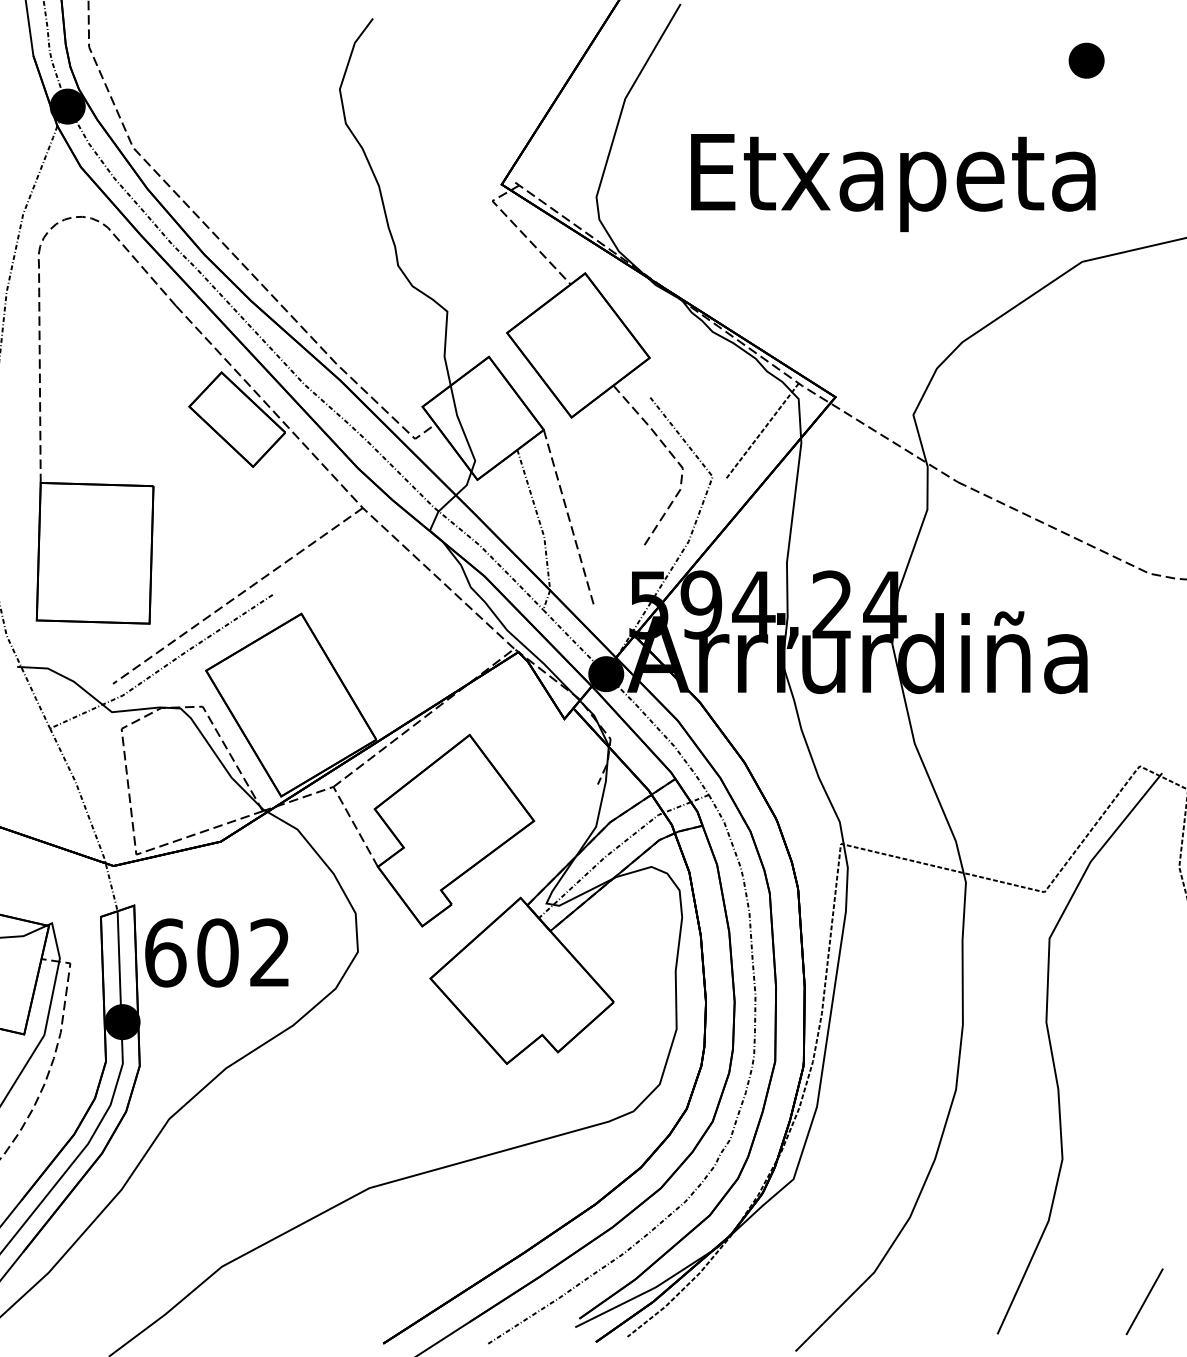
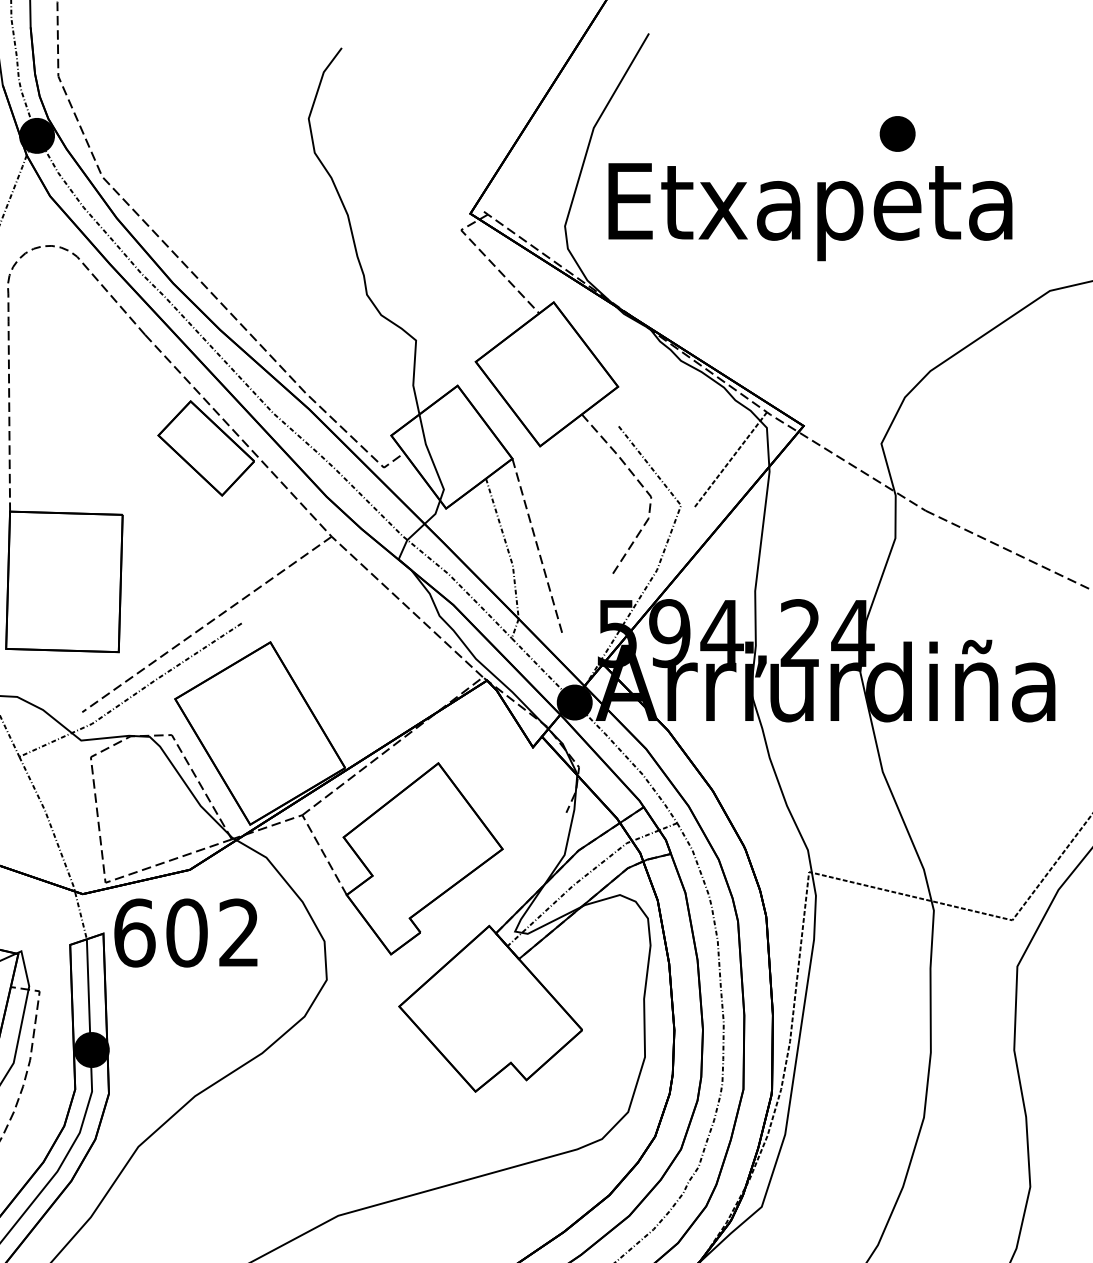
part: (1086, 60) -> (897, 133), moved
text: (893, 183) -> (810, 212), moved
text: (216, 952) -> (185, 932), moved

